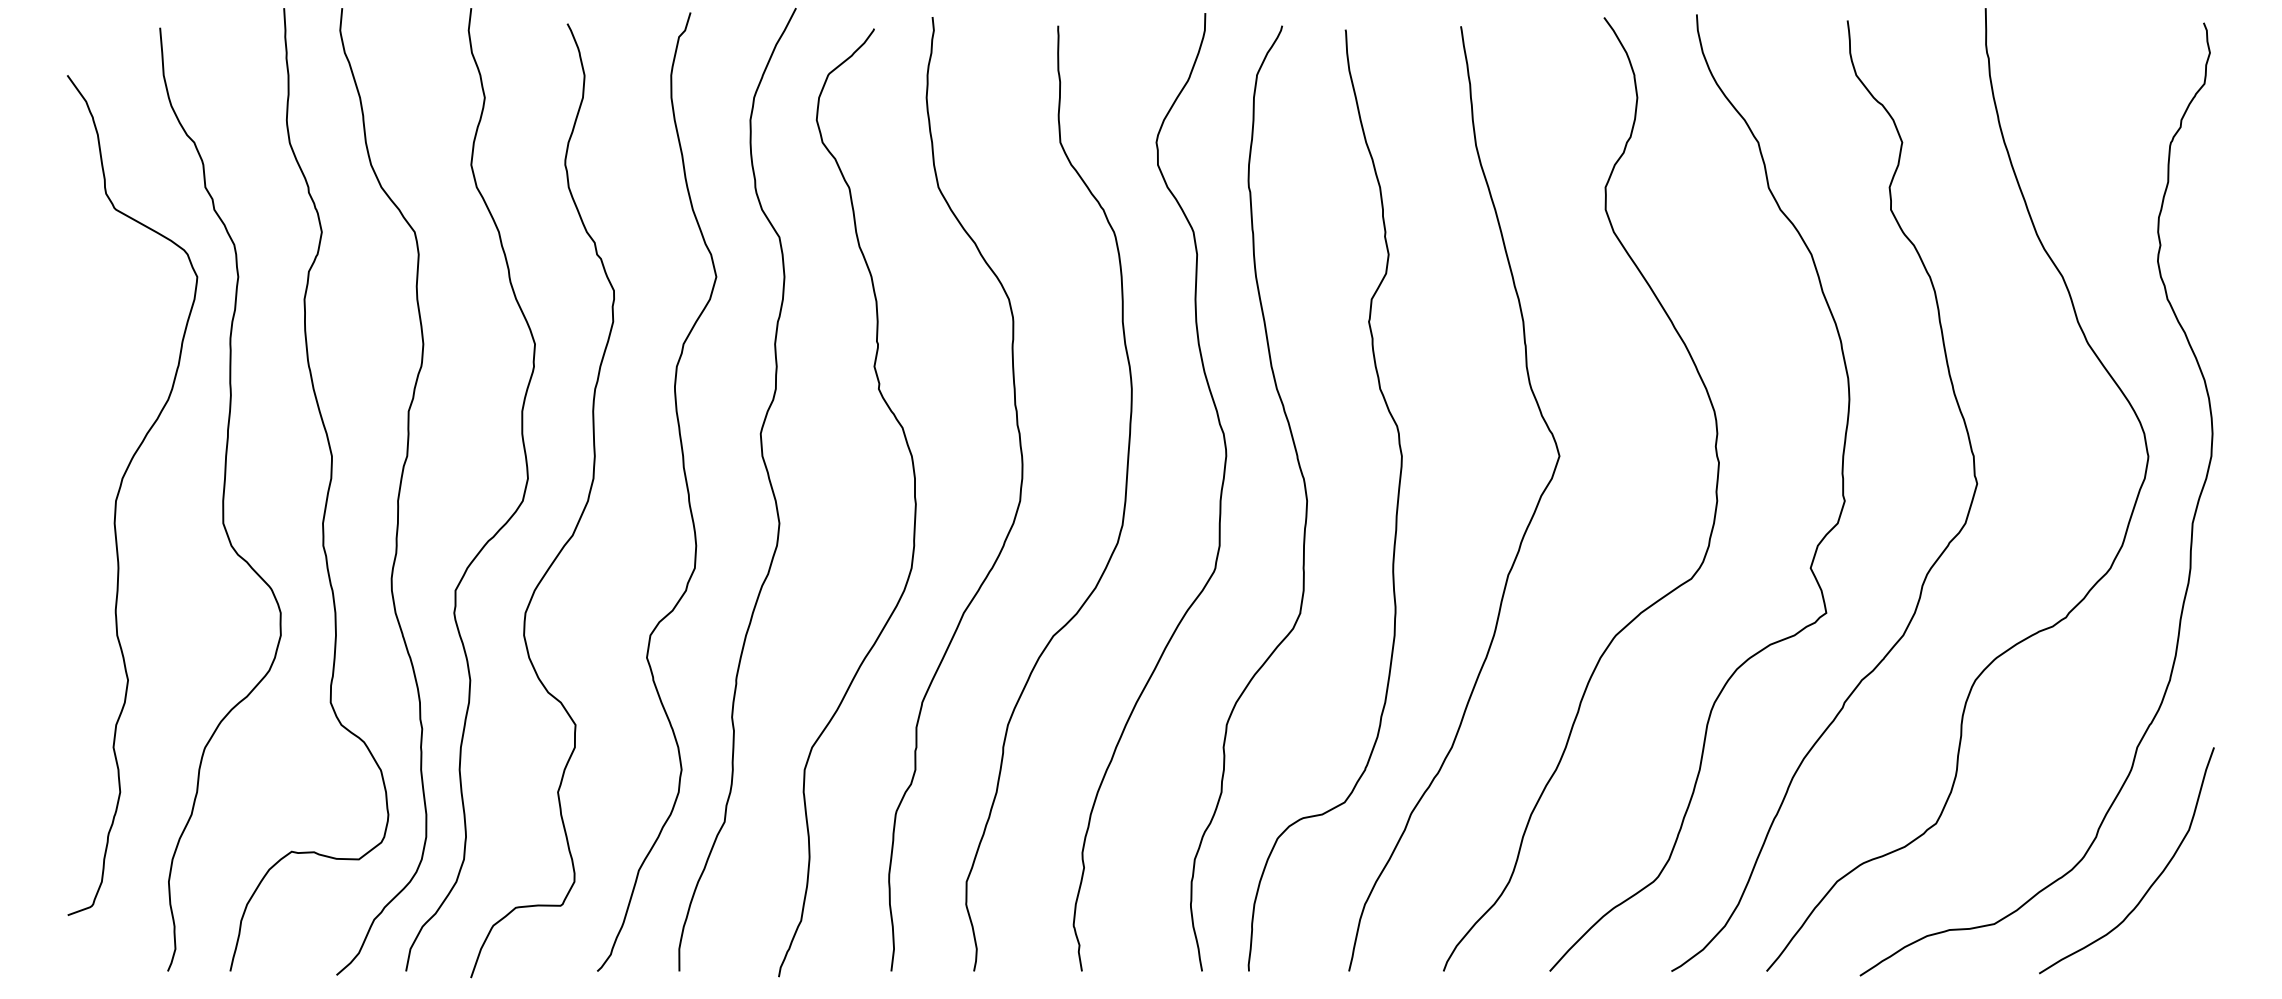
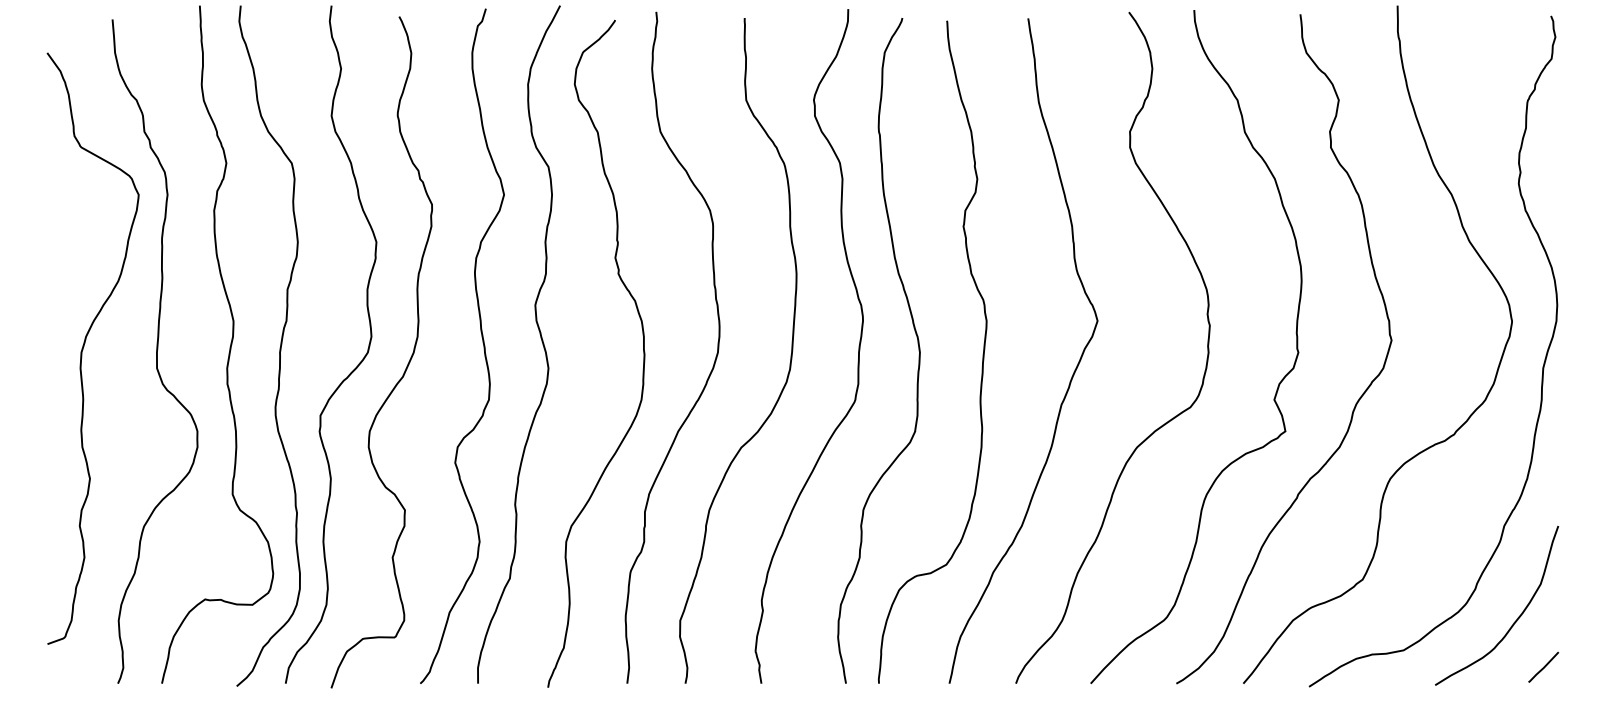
line: (2193, 947) -> (1543, 666), added

